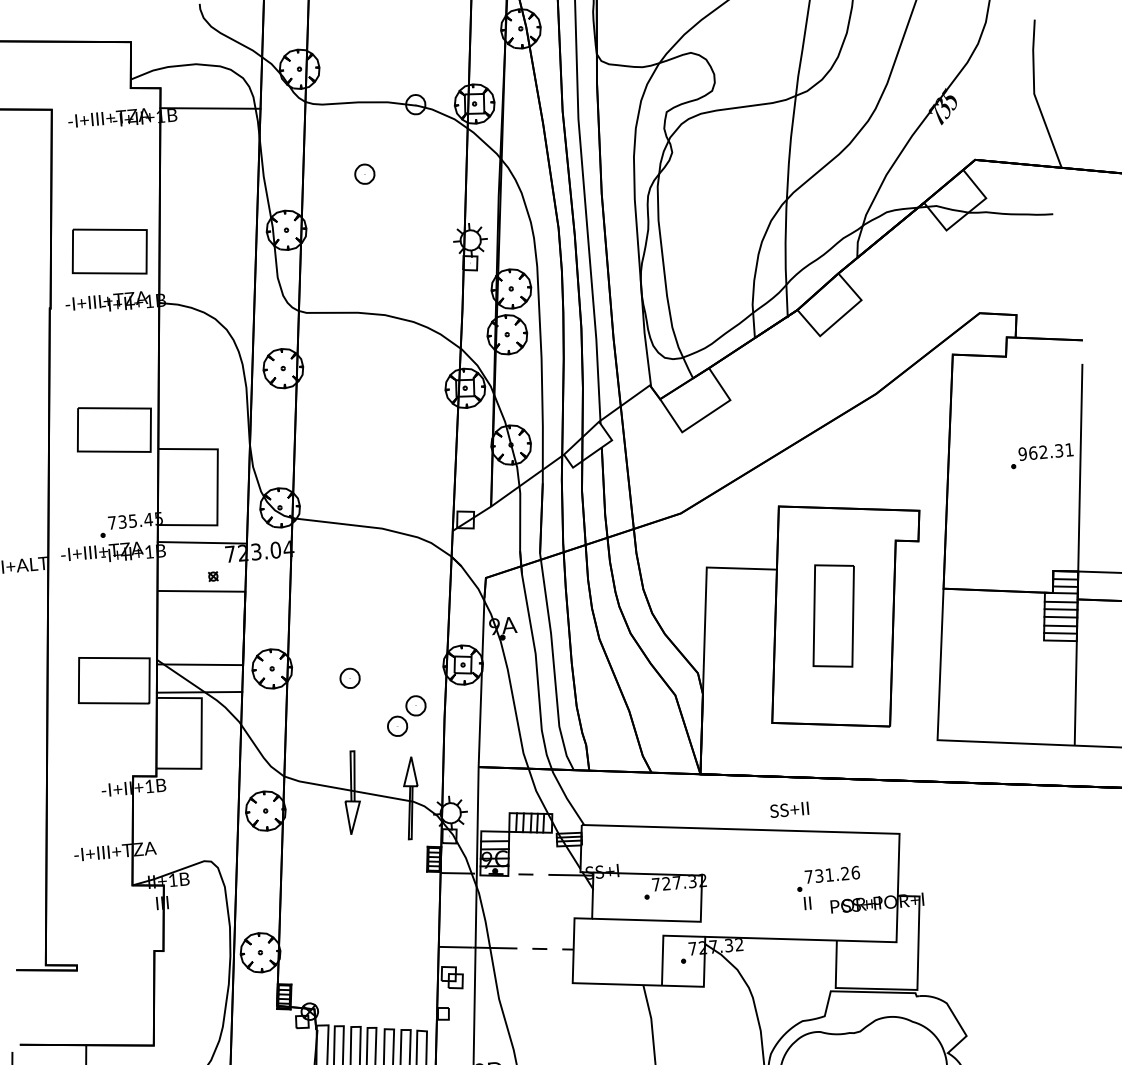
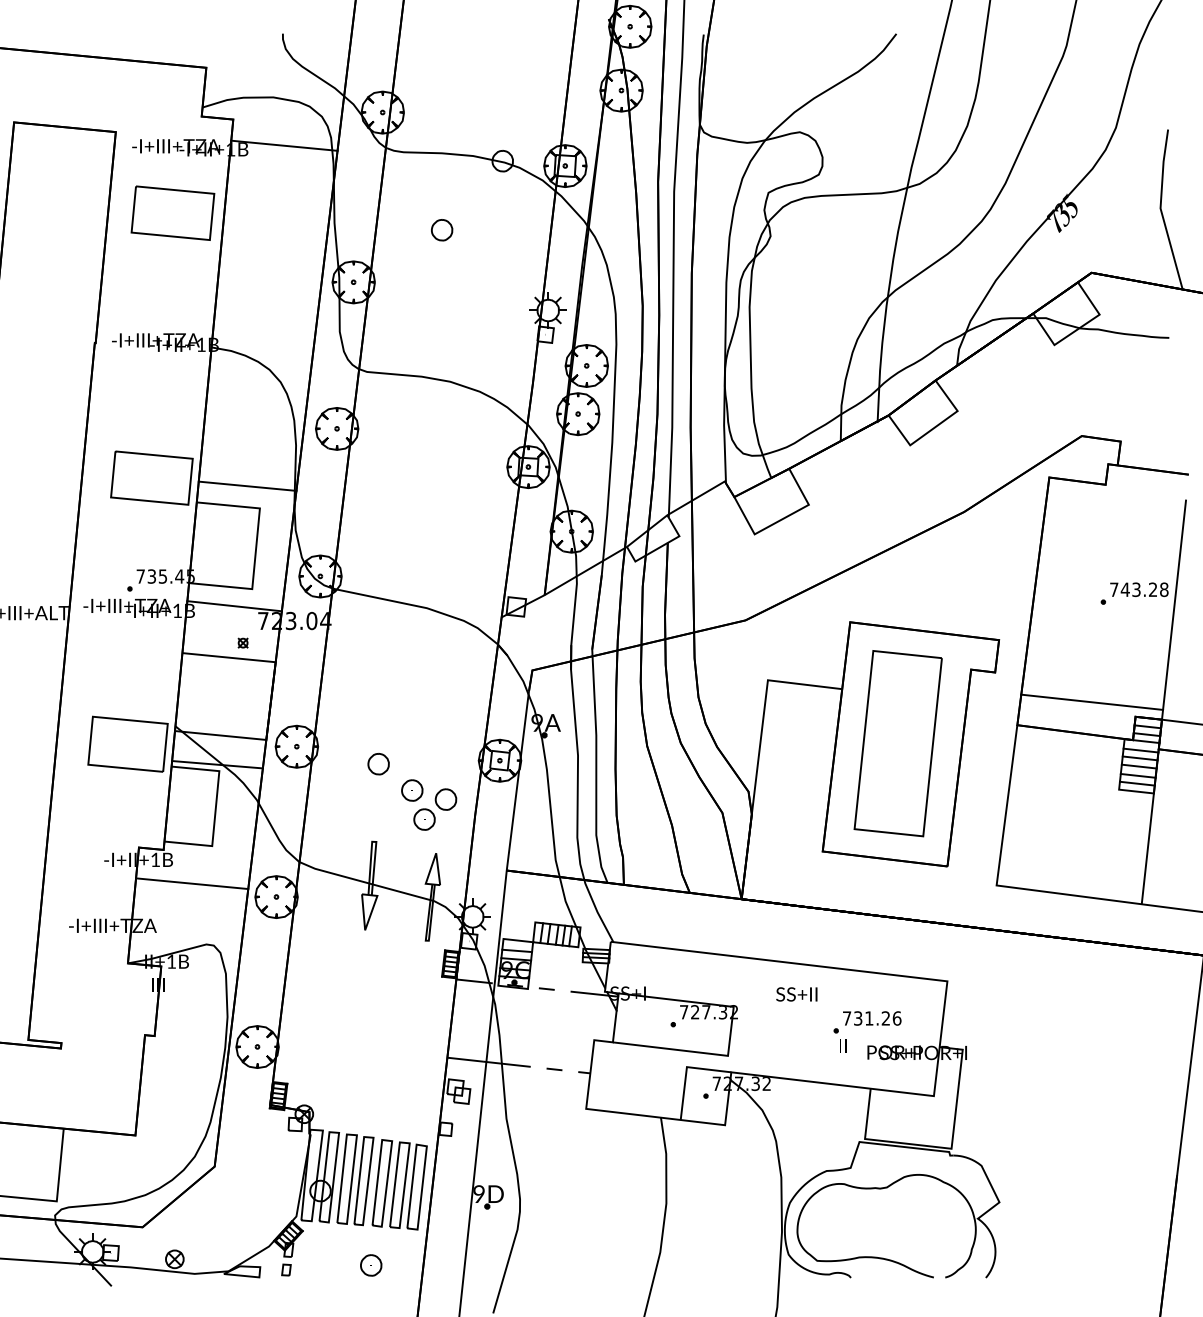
part: (109, 250) -> (172, 212), moved
line: (204, 428) -> (247, 485), added
text: (1045, 451) -> (1138, 589), 962.31 -> 743.28
line: (1011, 560) -> (1092, 701), added
part: (833, 615) -> (897, 743), size x1.67
part: (383, 700) -> (412, 790), added
line: (186, 805) -> (192, 883), added
text: (789, 809) -> (796, 994), moved

